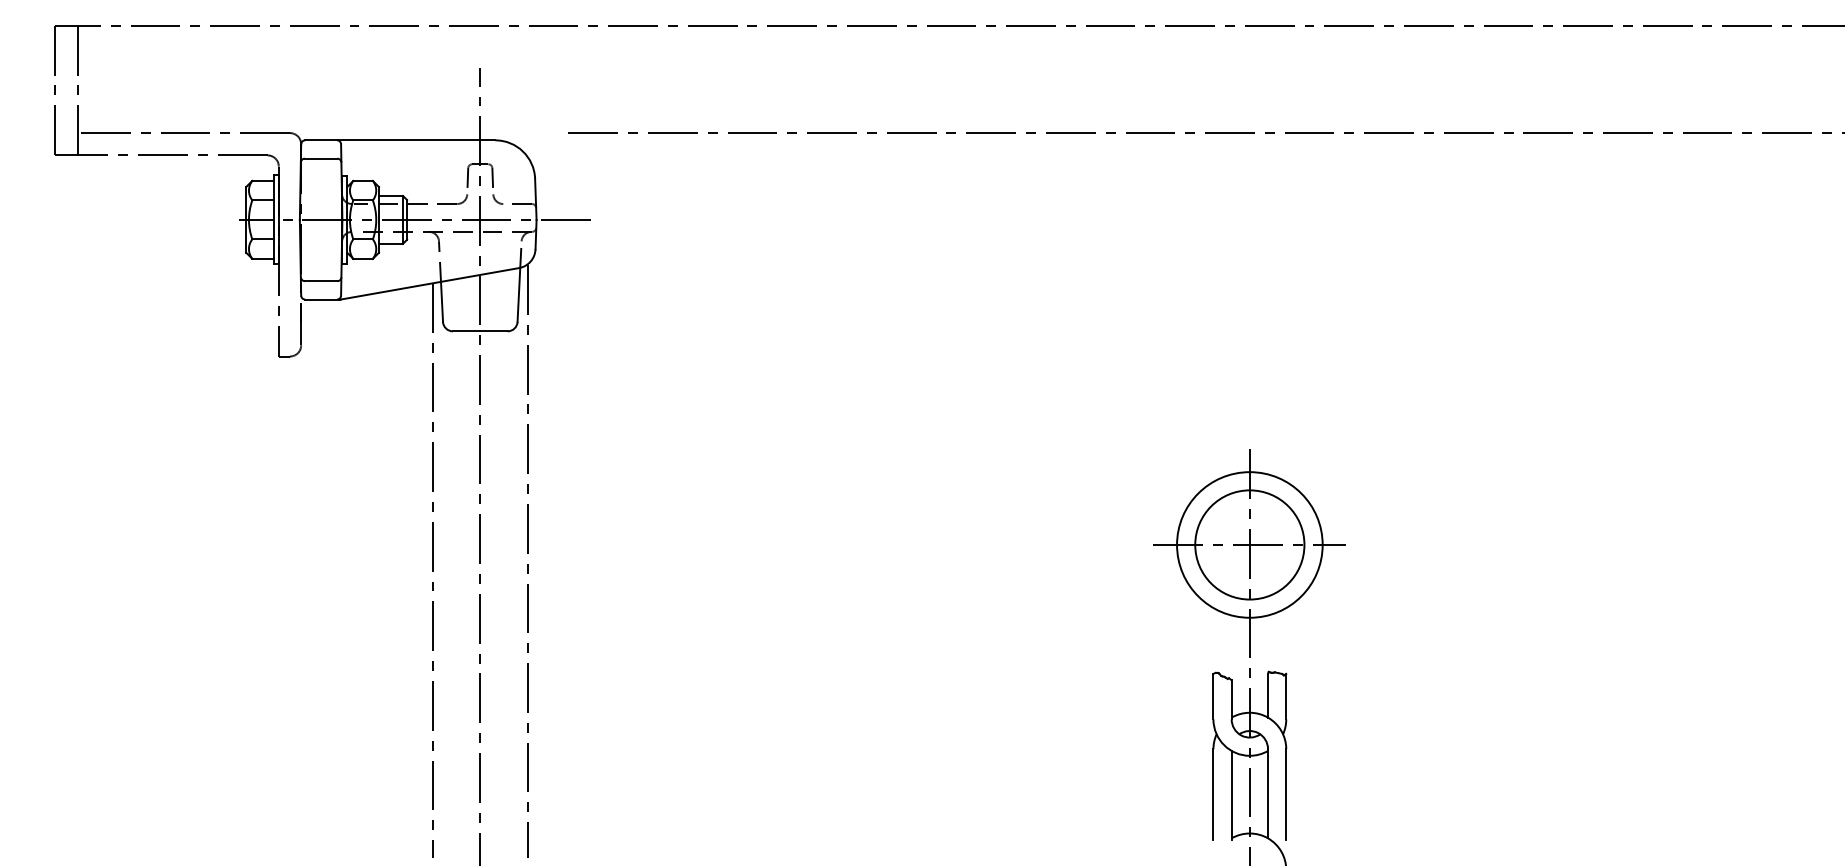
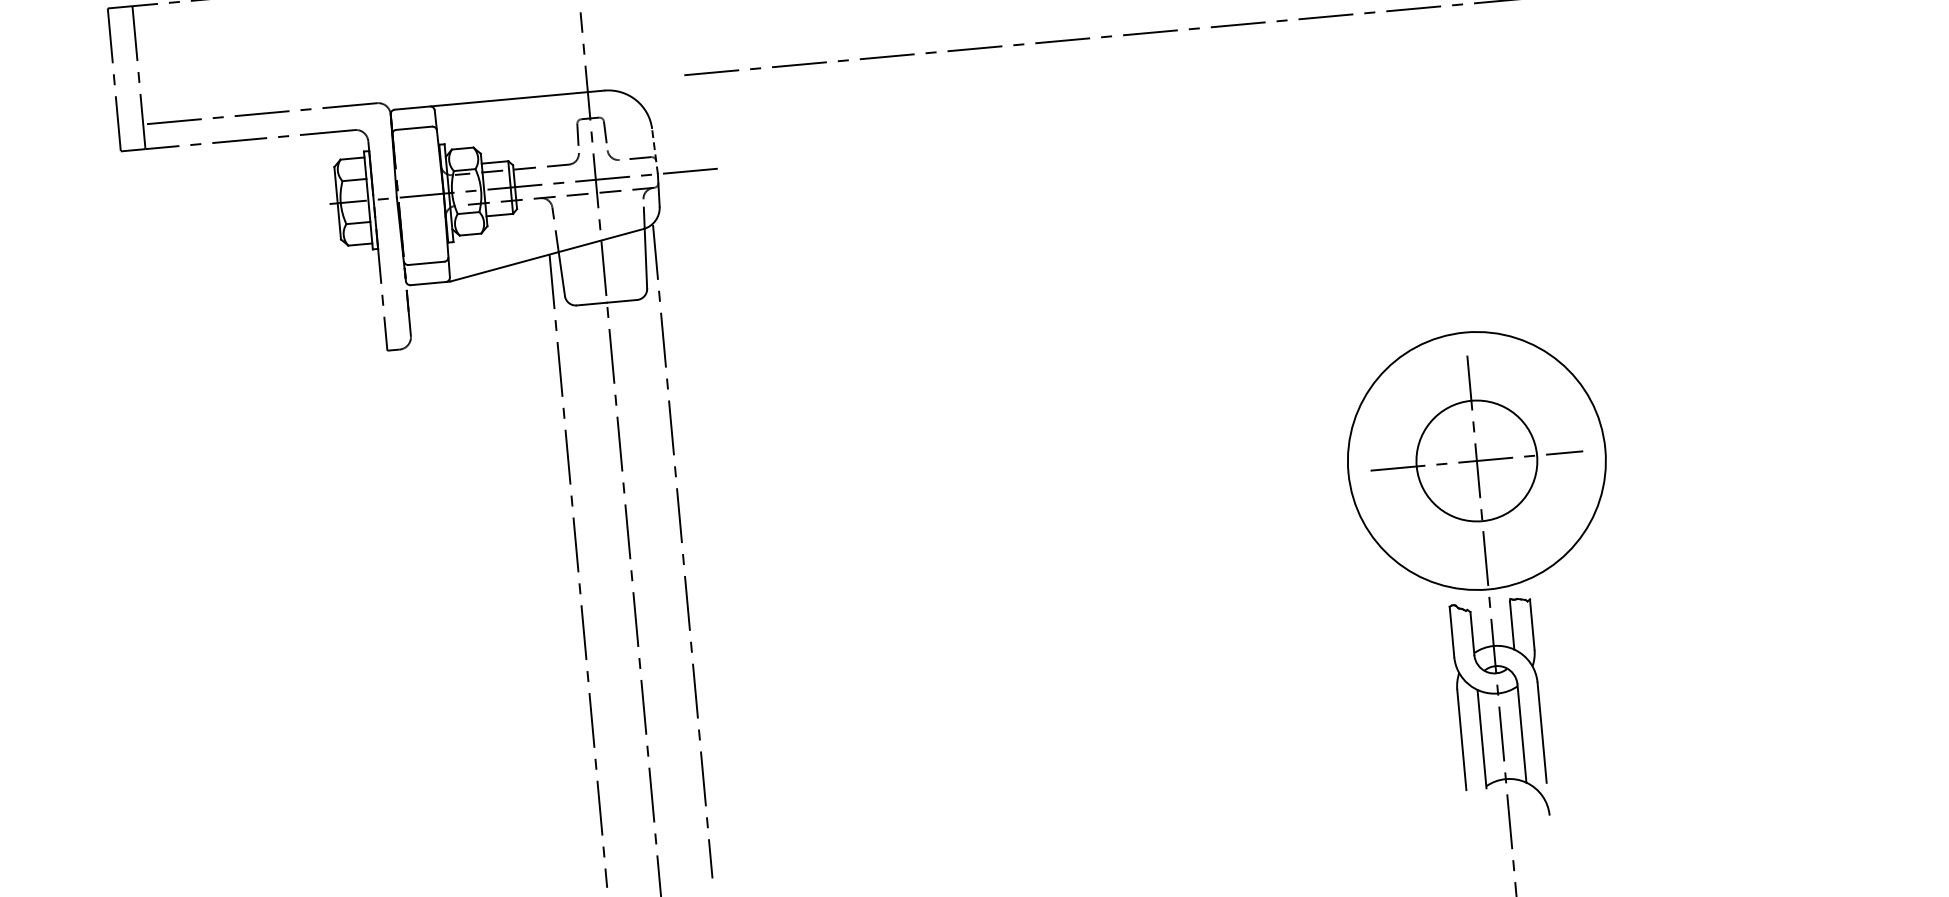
line: (535, 199) -> (654, 151), solid -> dashed
circle: (1249, 544) -> (1476, 460), size x1.6

